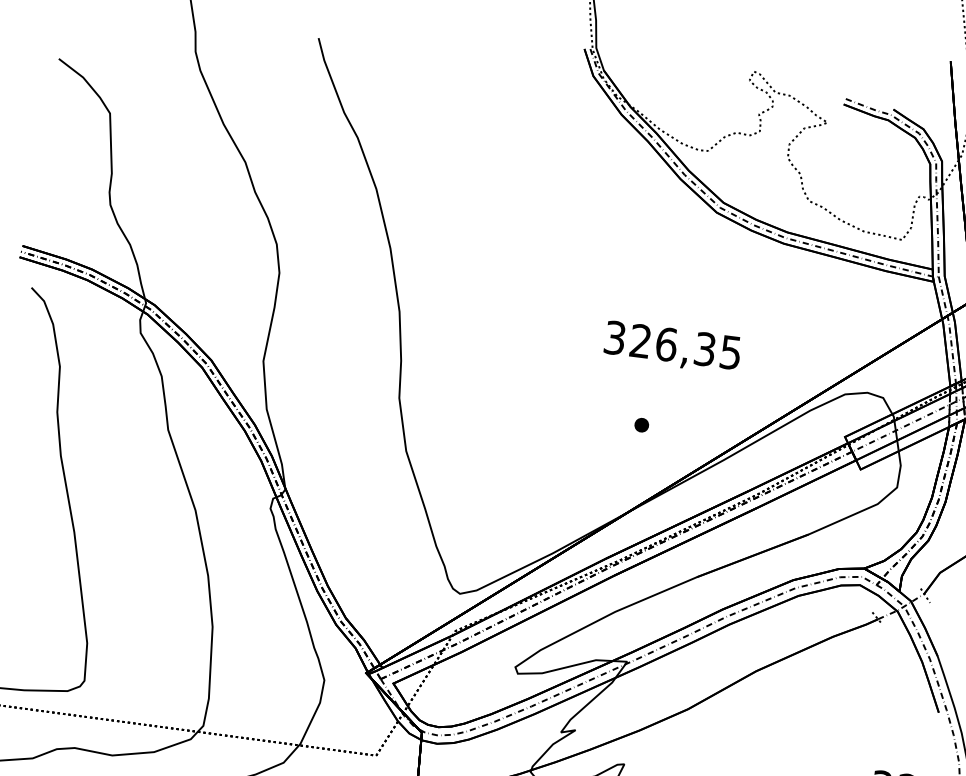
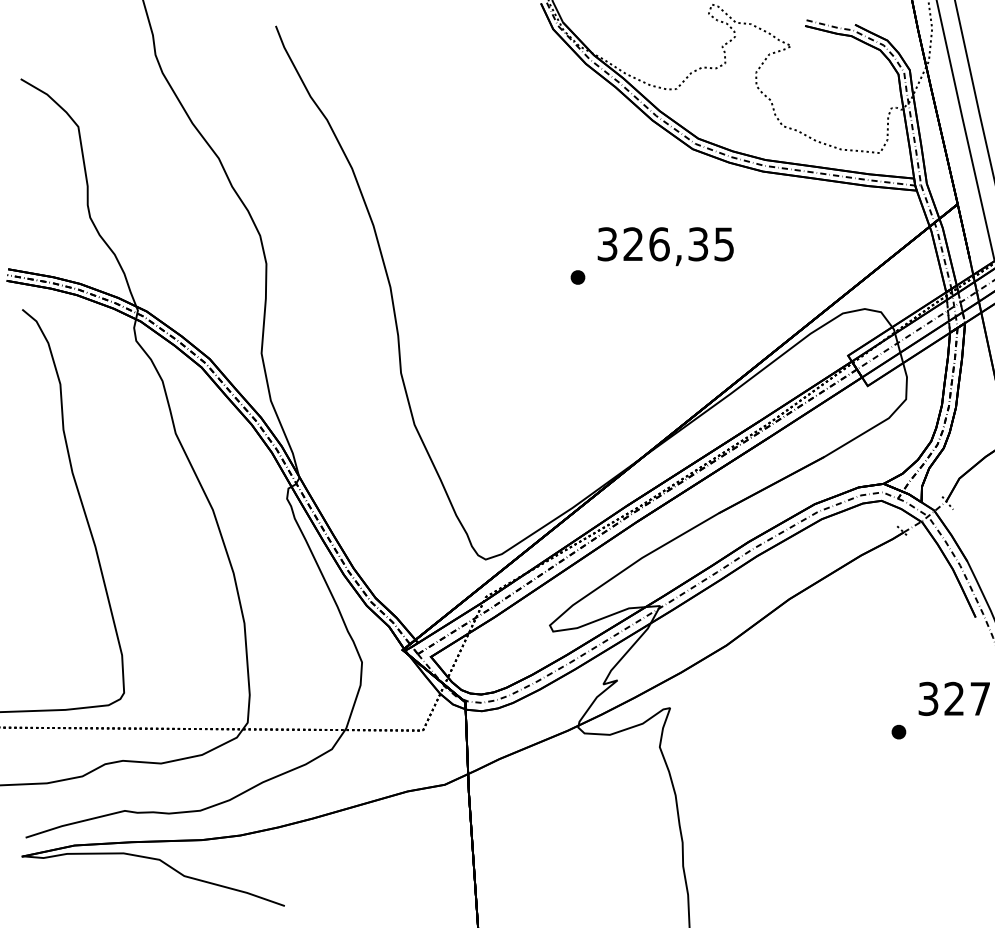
text: (672, 347) -> (665, 246), moved
part: (641, 425) -> (577, 277), moved

